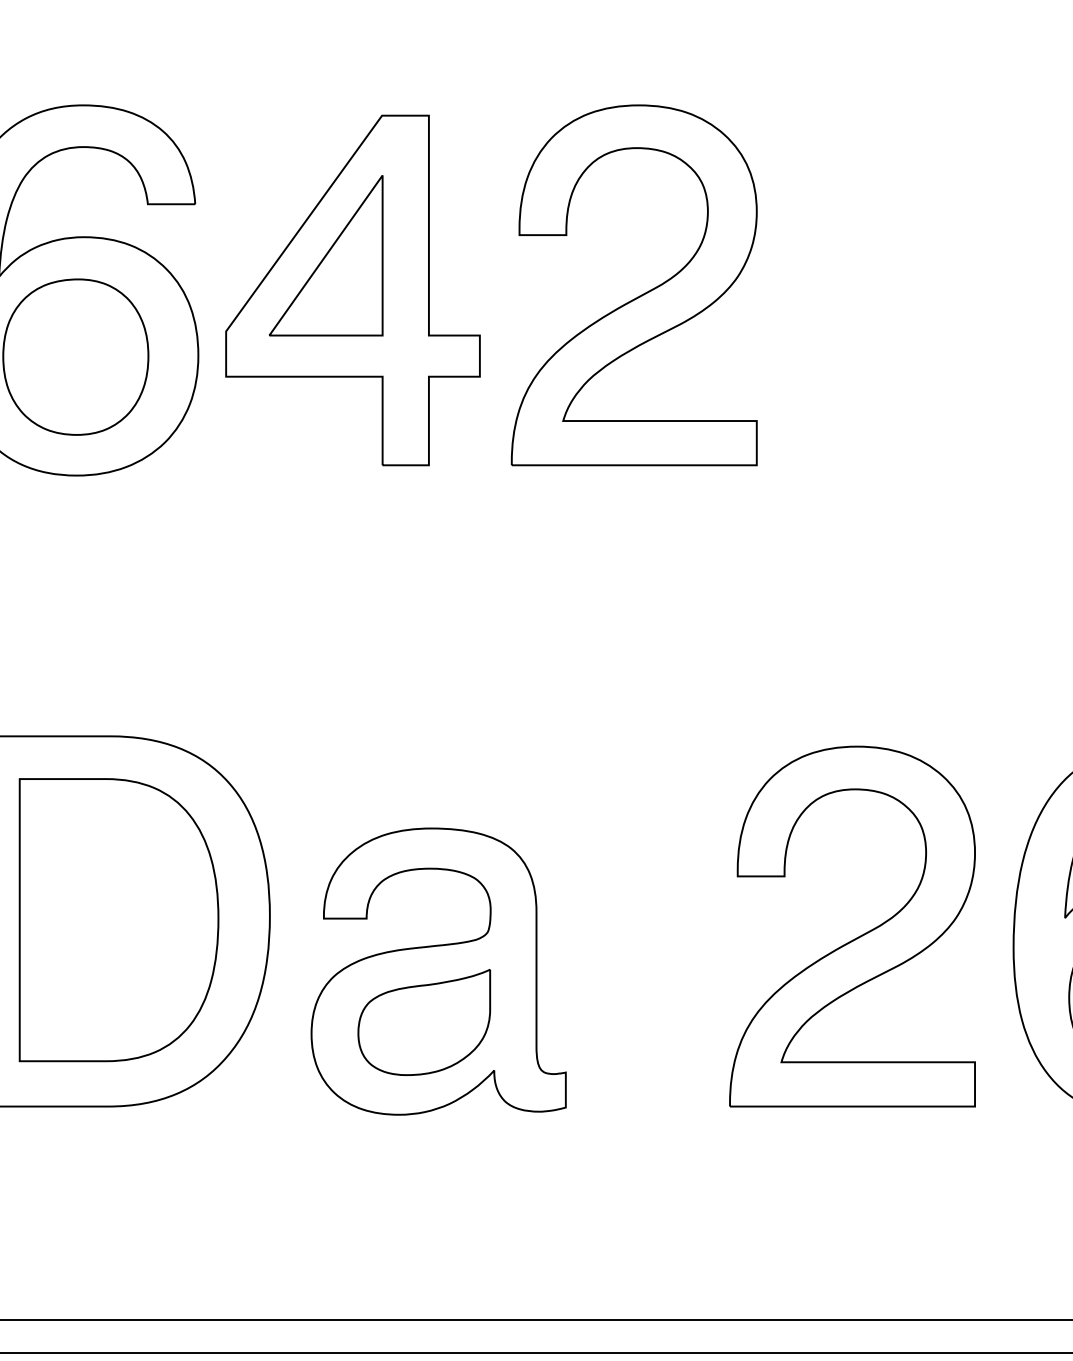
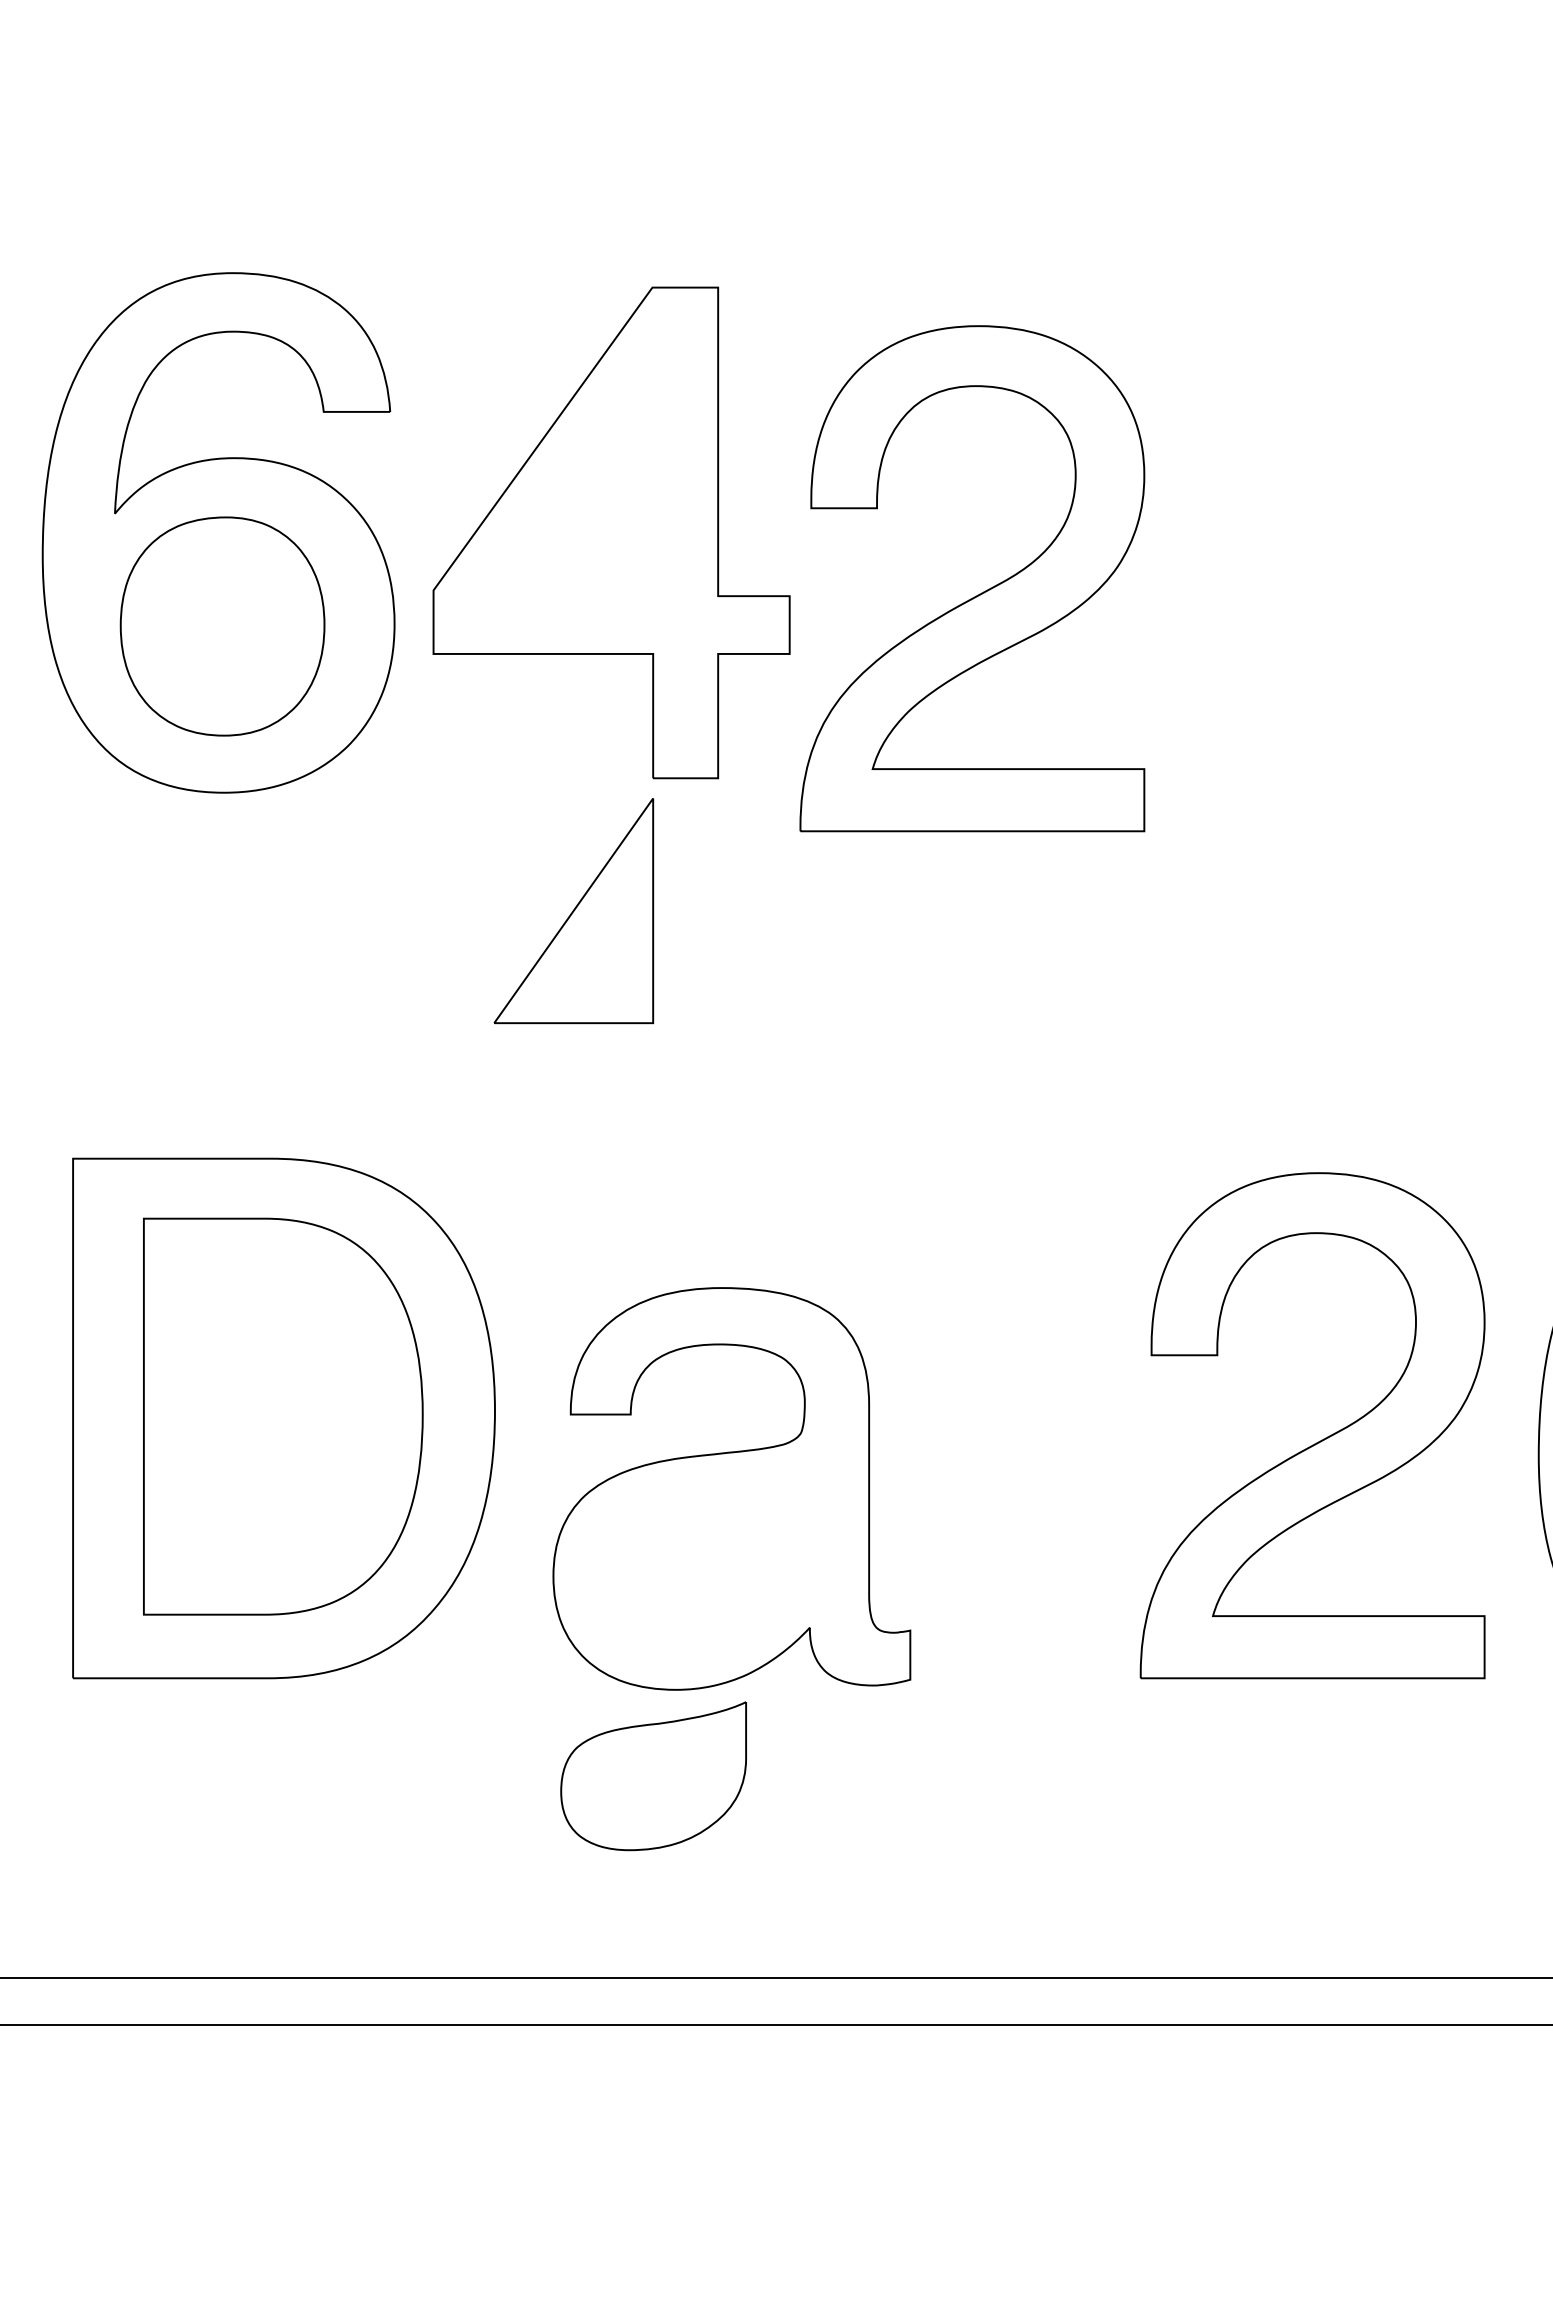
part: (325, 255) -> (573, 911), moved
part: (639, 295) -> (979, 593), moved
part: (424, 1022) -> (653, 1776), moved

